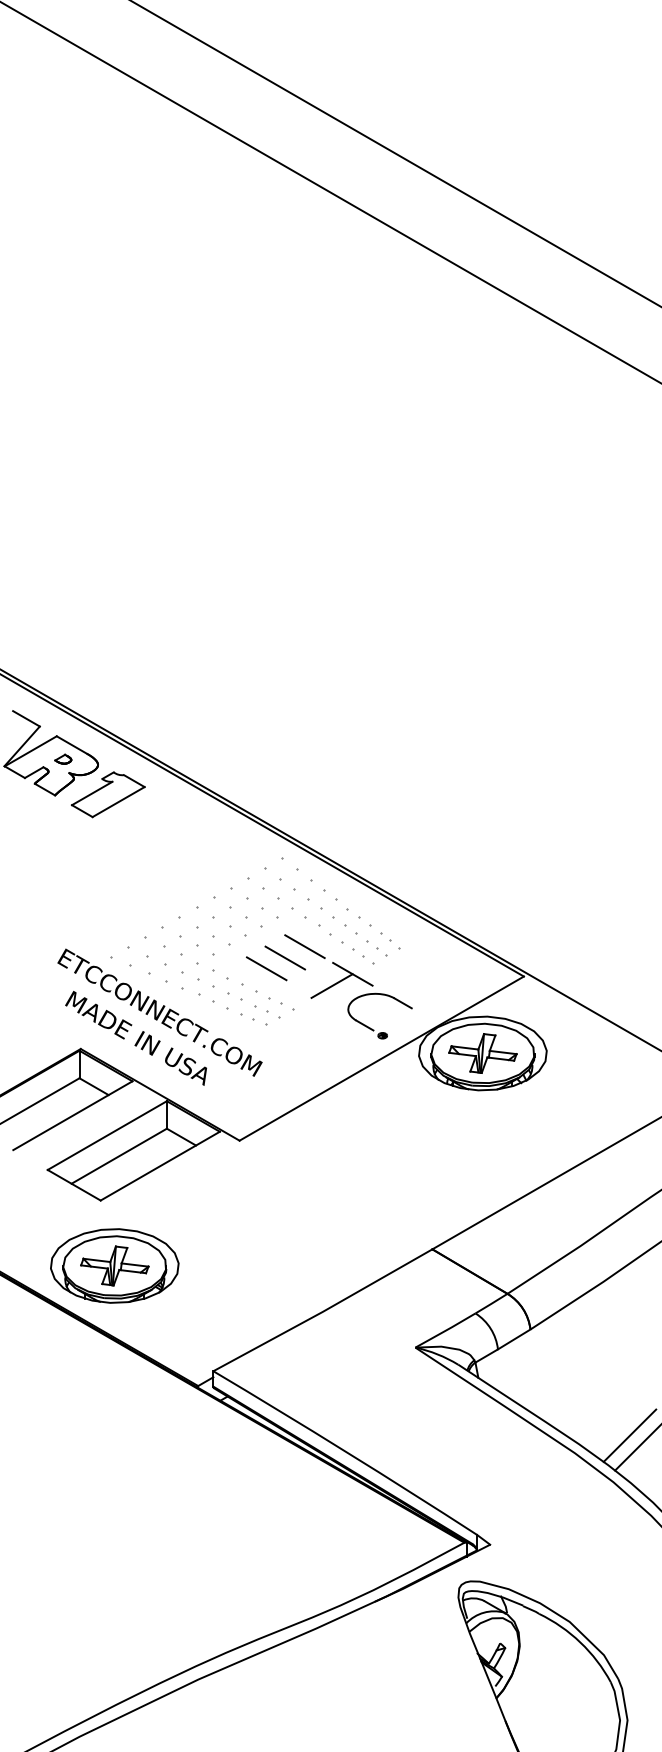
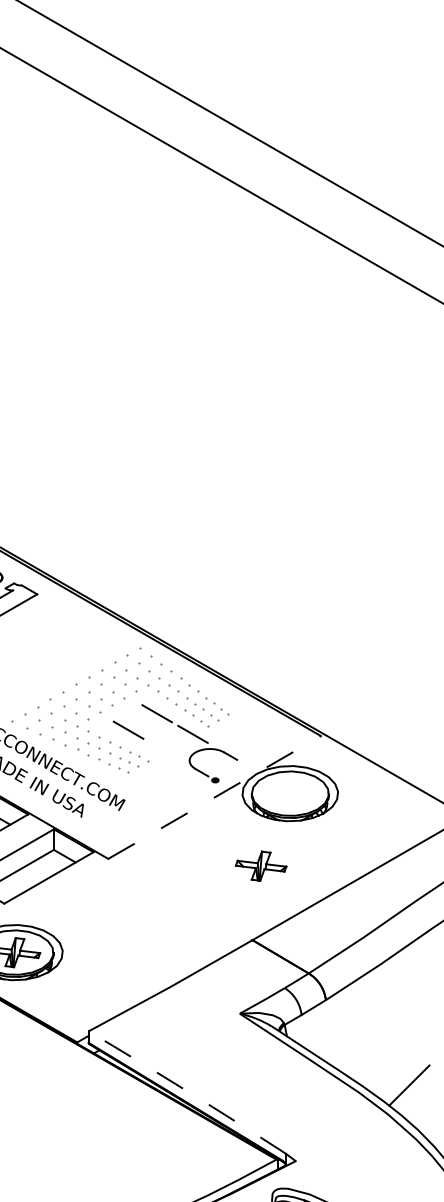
line: (284, 957) -> (141, 721), removed
line: (331, 985) -> (177, 742), removed
part: (482, 1053) -> (260, 866), moved
line: (382, 1058) -> (215, 797), solid -> dashed
line: (629, 1435) -> (399, 1079), removed
arc: (346, 1451) -> (188, 1091), solid -> dashed

